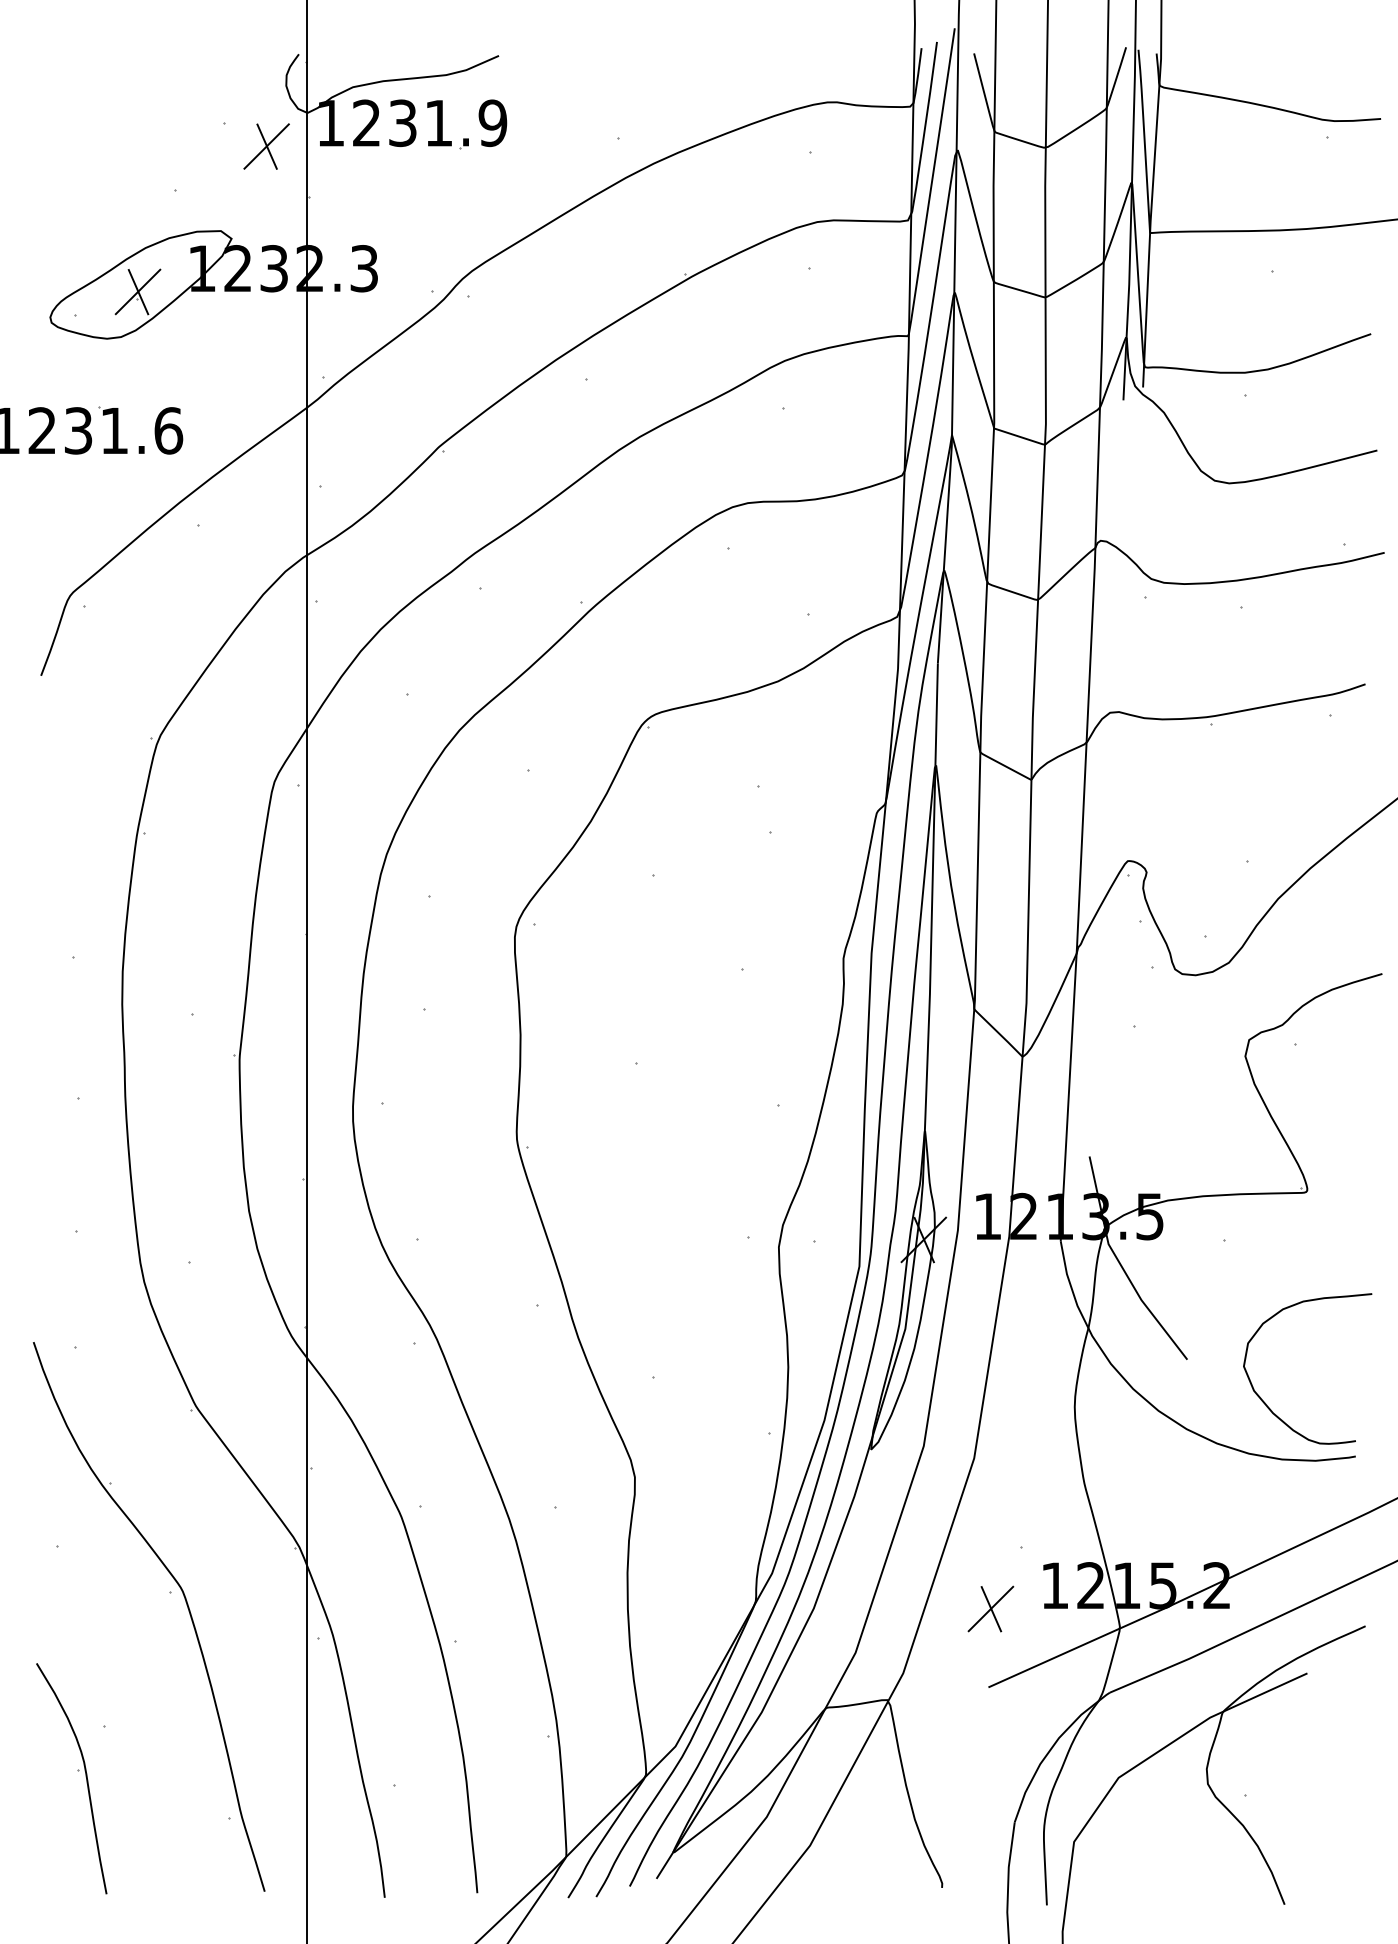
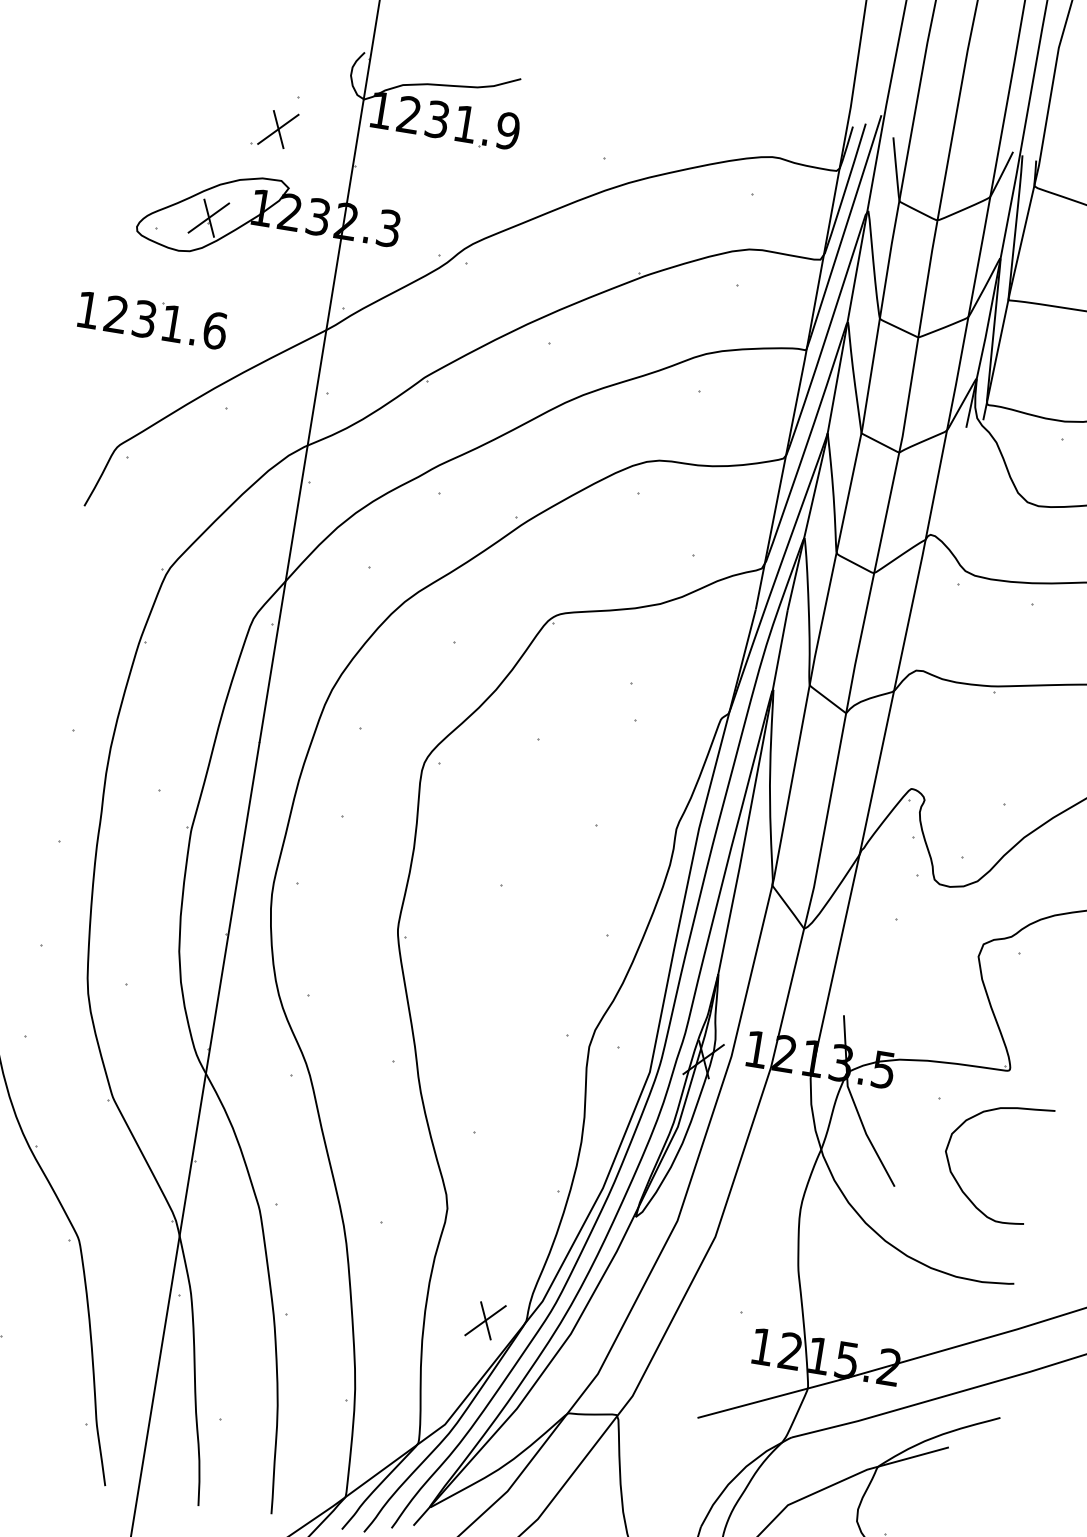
part: (266, 146) -> (278, 129), moved
curve: (1266, 1403) -> (958, 1183), moved
part: (990, 1608) -> (485, 1320), moved

